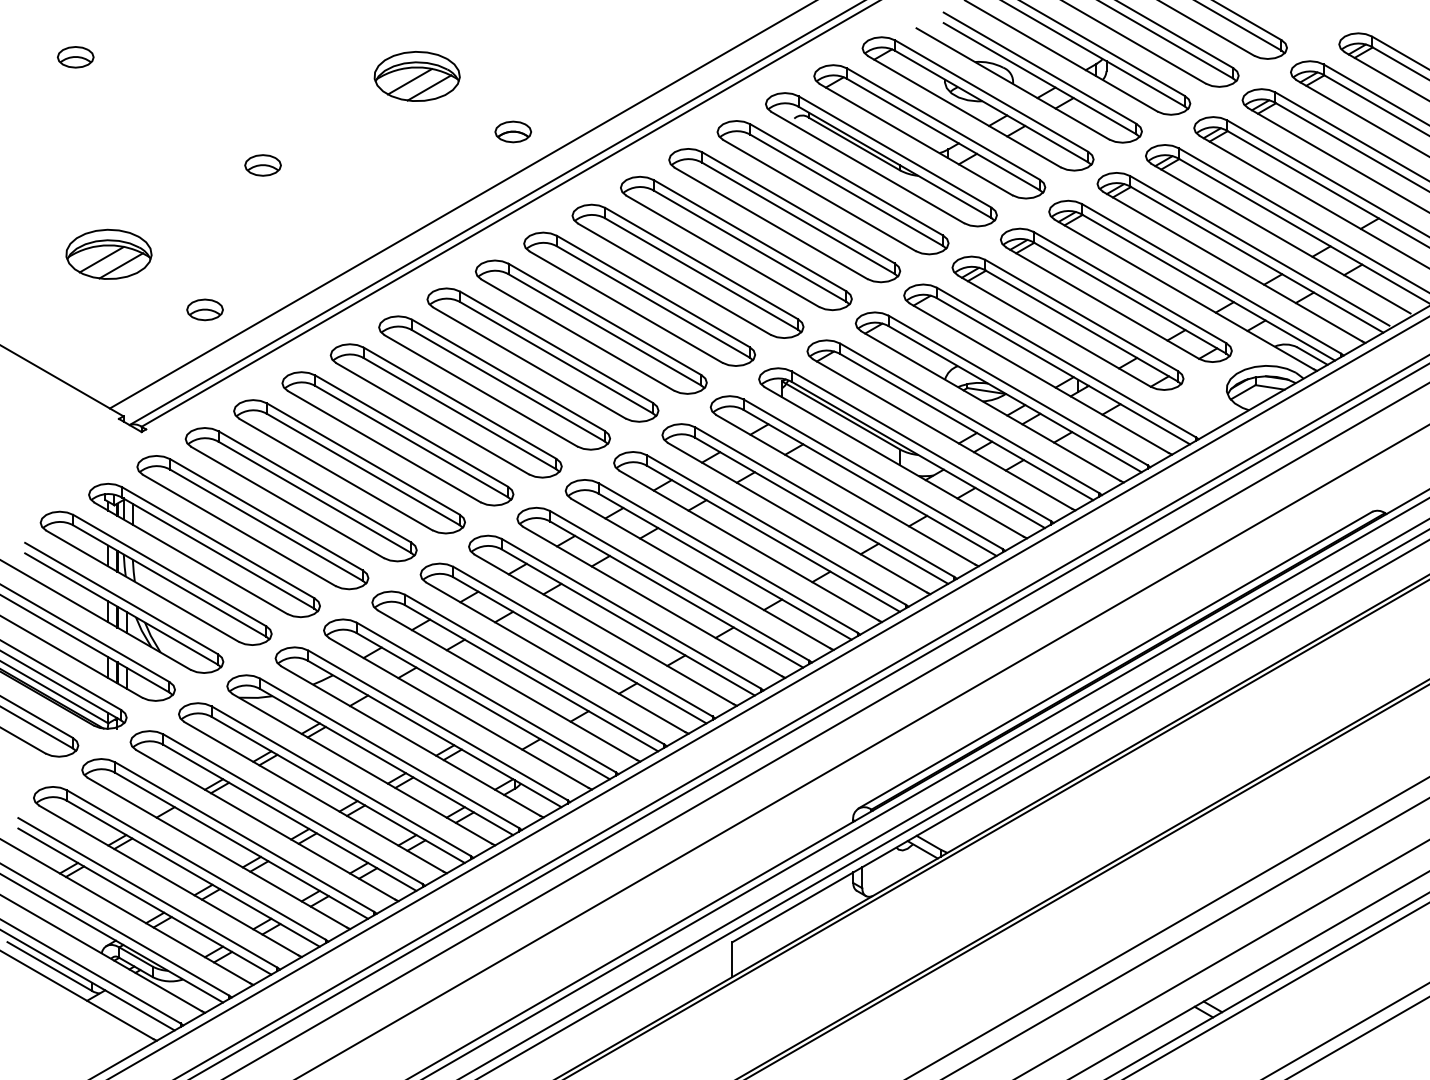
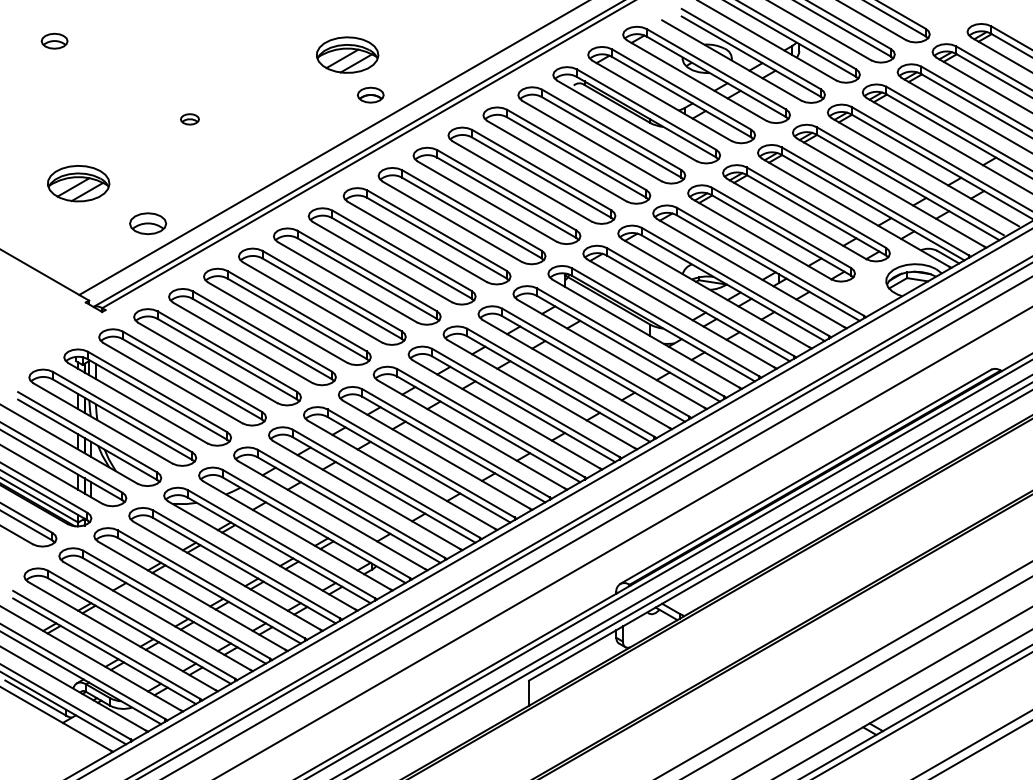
part: (416, 76) -> (347, 55), moved
part: (262, 165) -> (189, 119), size x0.7
part: (204, 309) -> (147, 223), size x1.4

